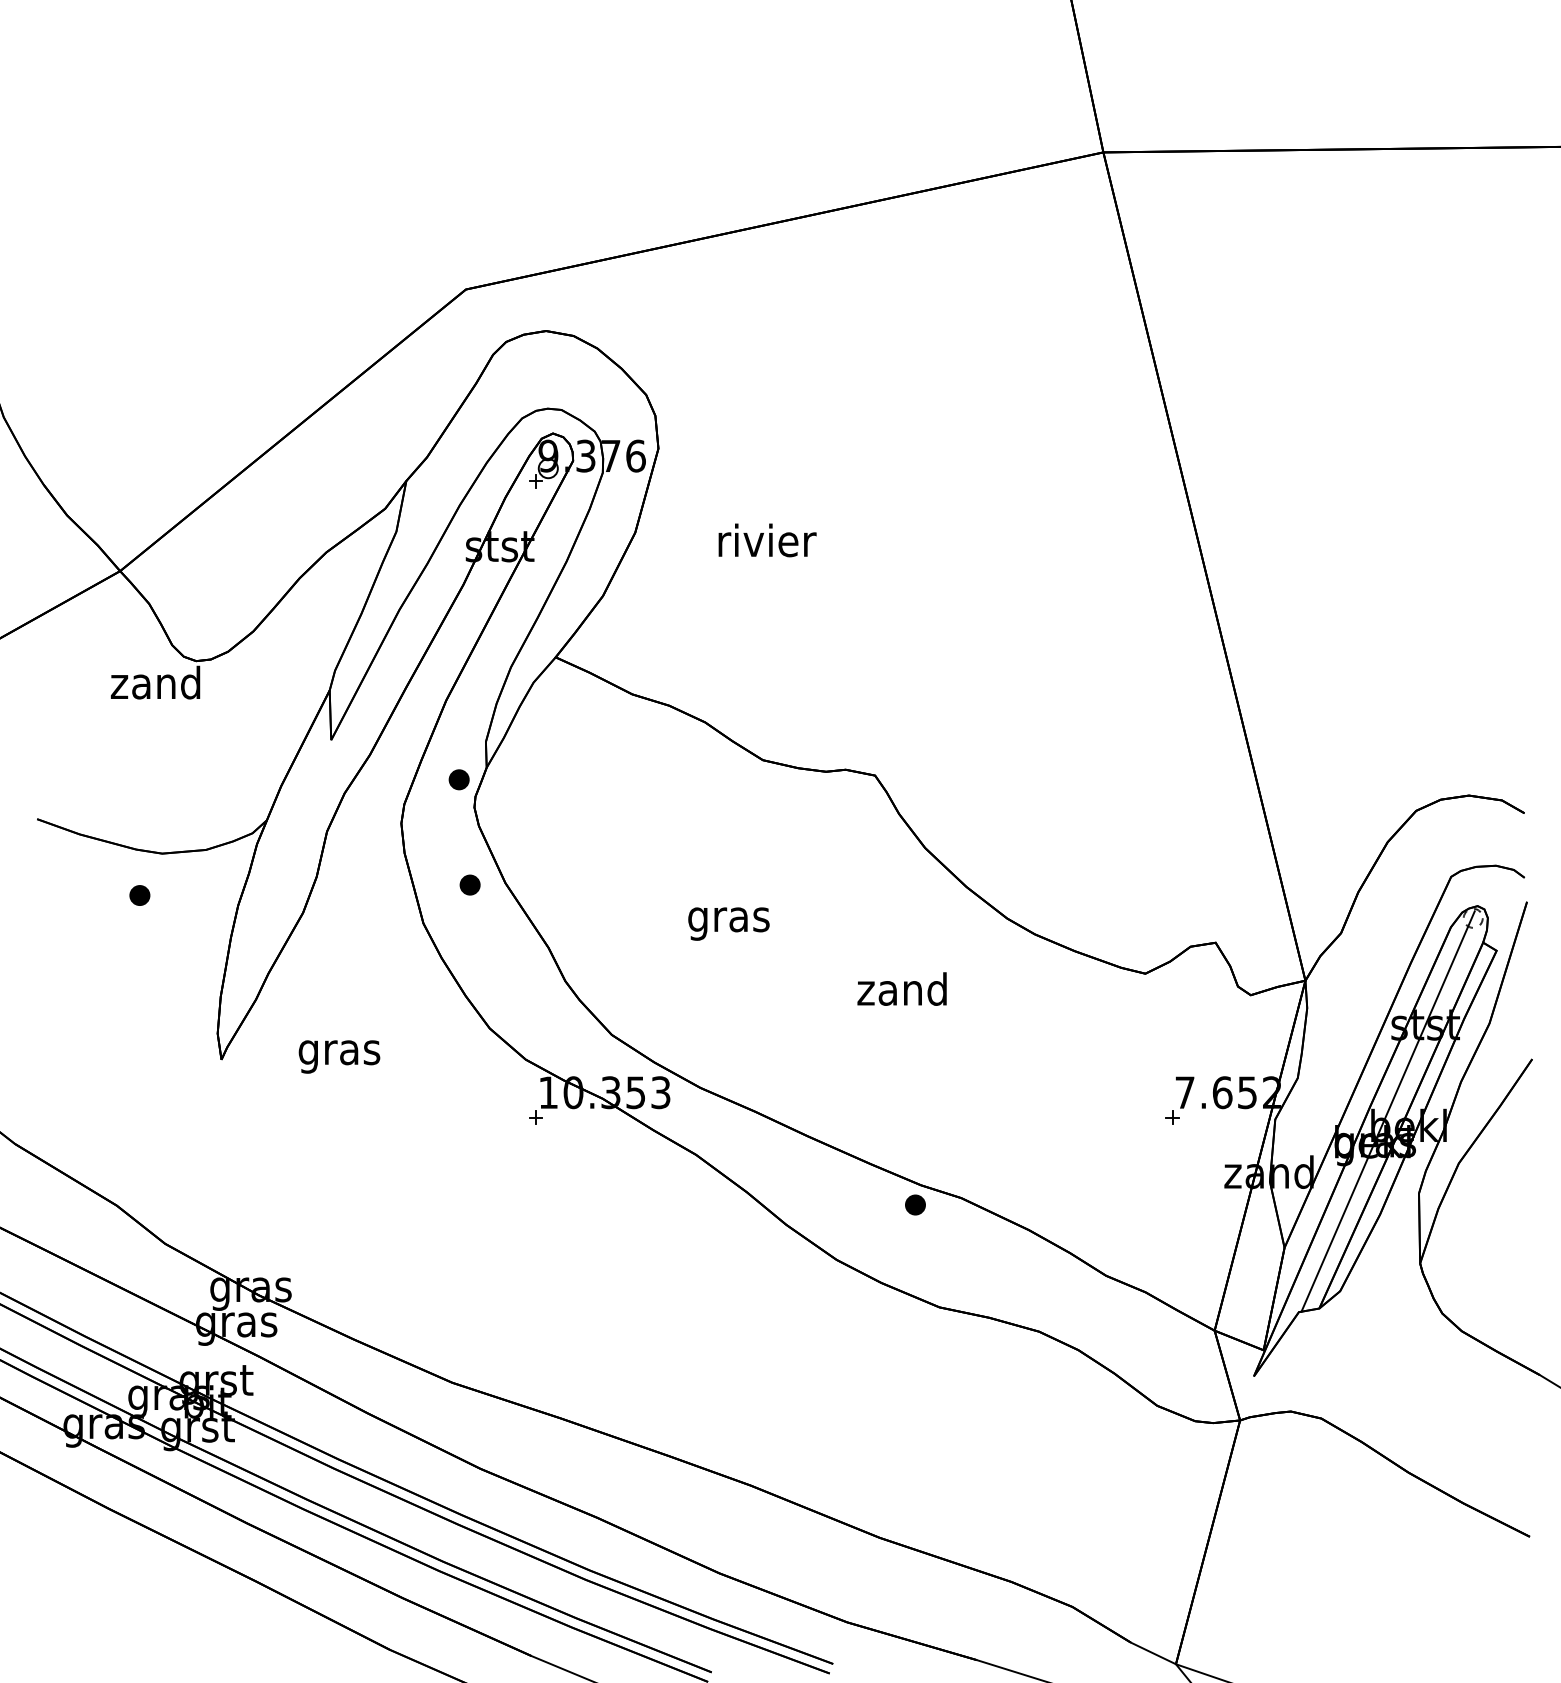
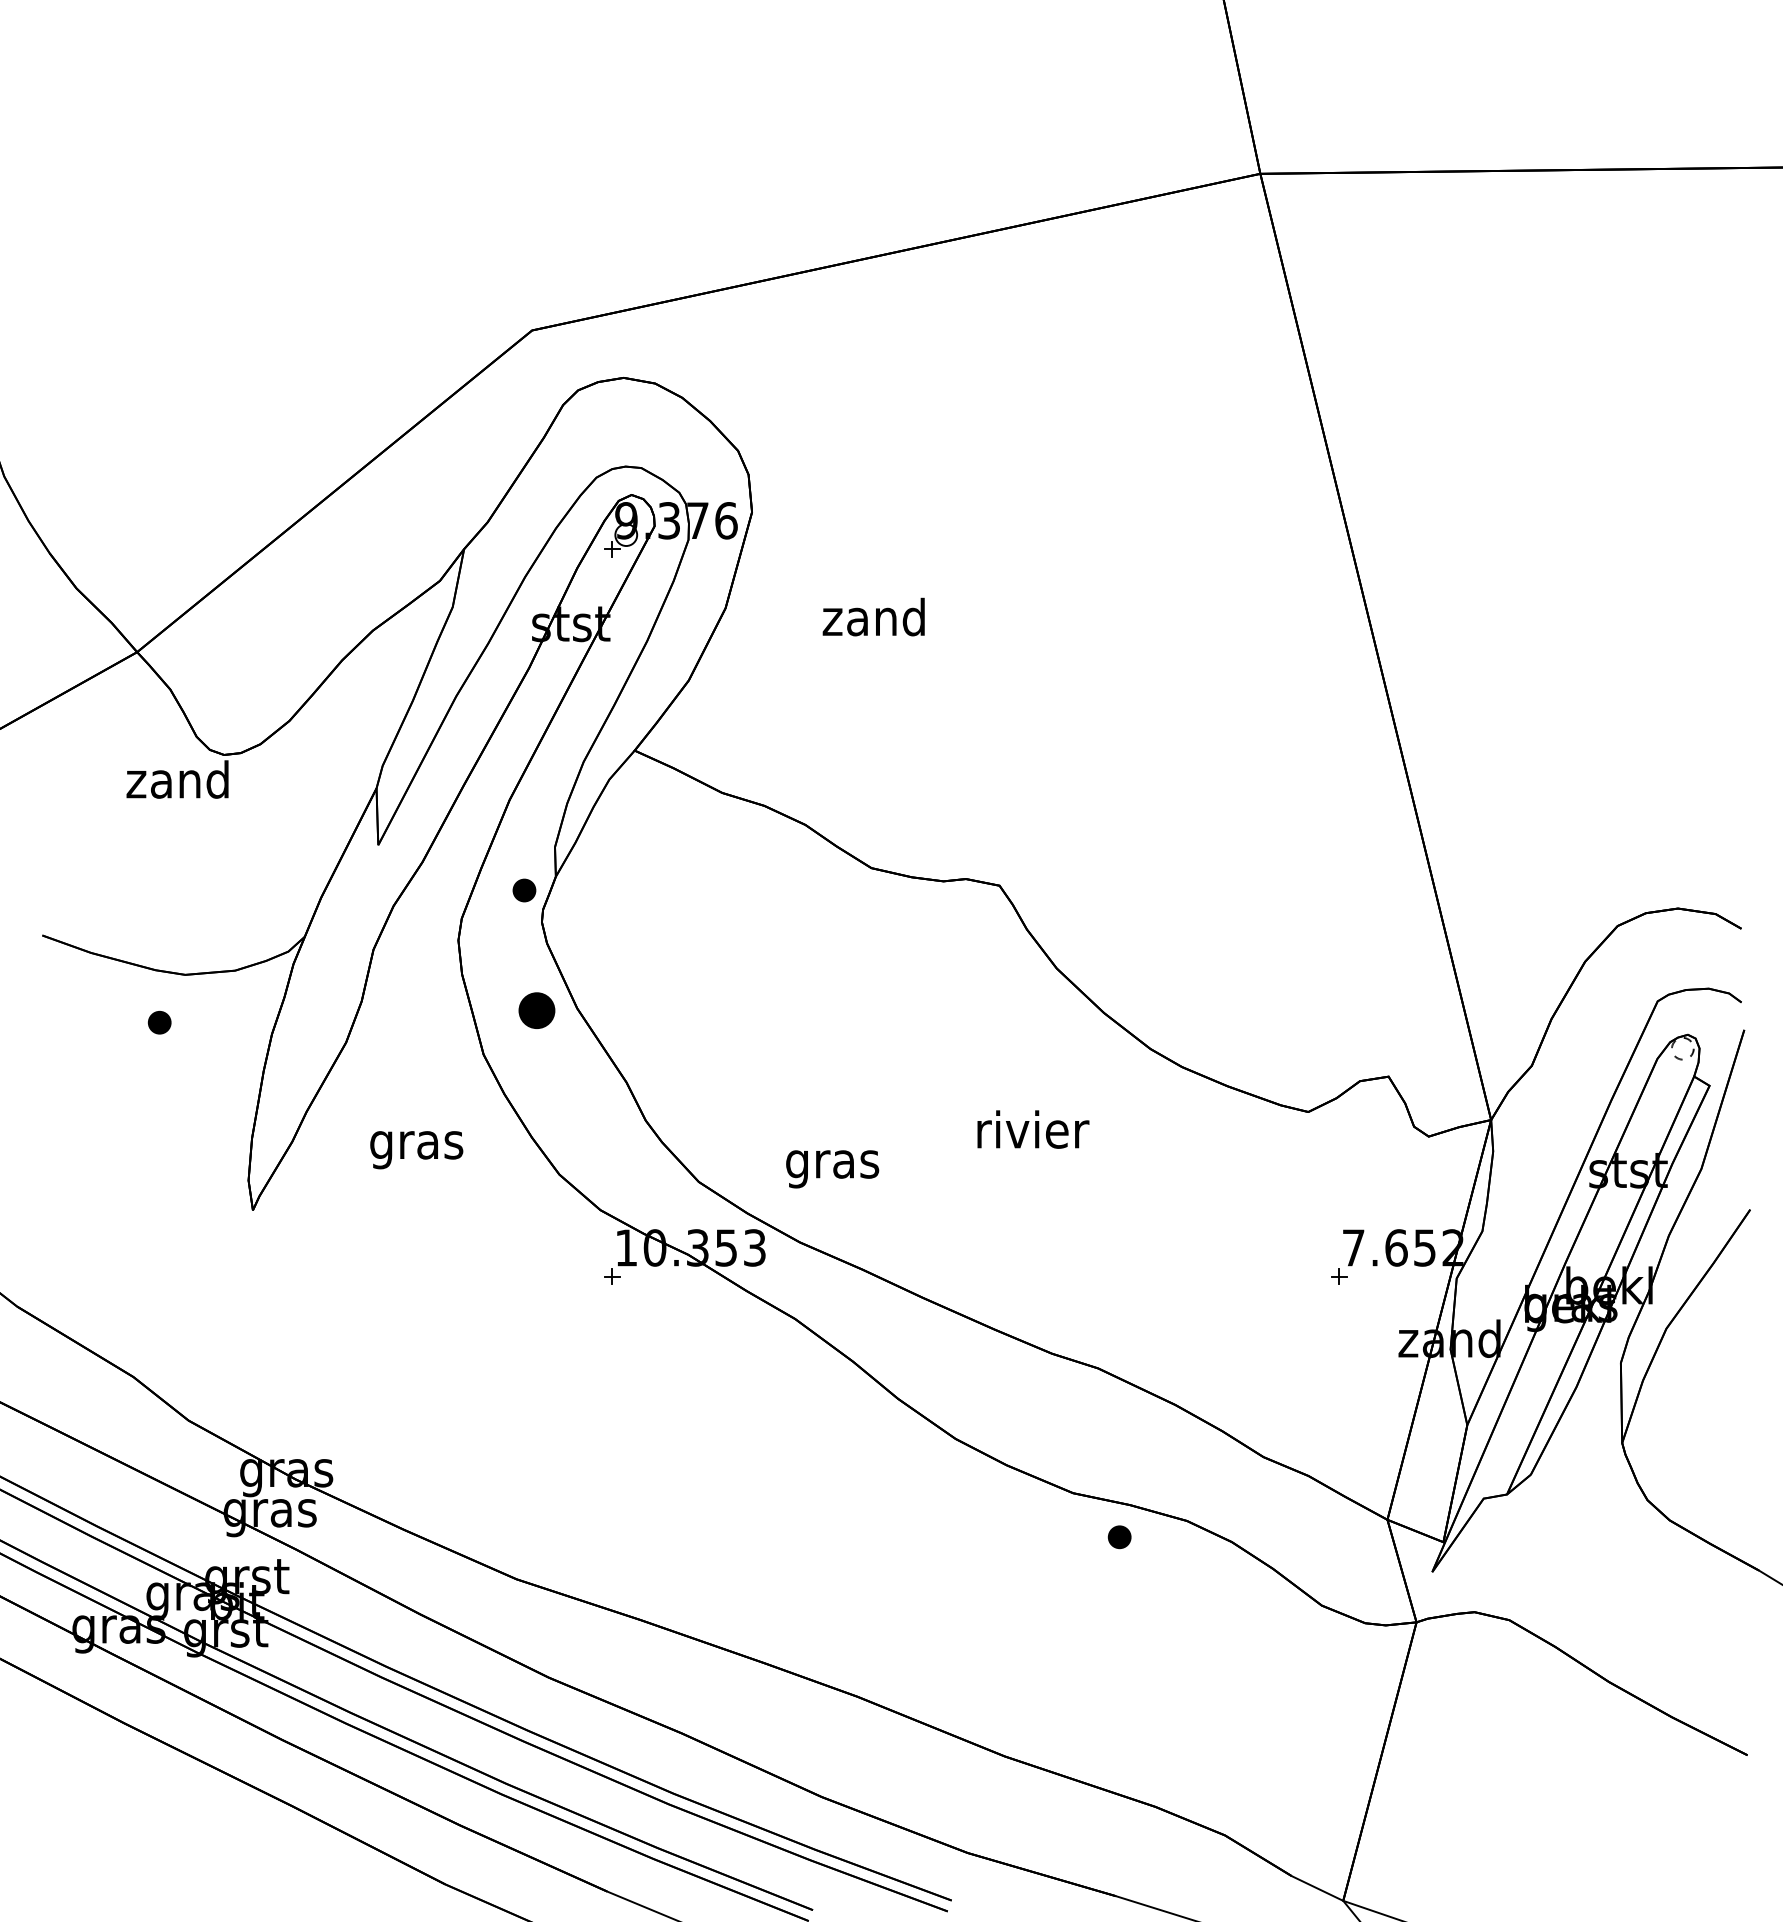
text: (767, 539) -> (876, 616), rivier -> zand
part: (469, 884) -> (536, 1010), size x1.6
text: (728, 924) -> (832, 1169), moved
text: (904, 989) -> (1033, 1129), zand -> rivier
text: (339, 1057) -> (416, 1150), moved
line: (1388, 1111) -> (1585, 1269), removed
part: (915, 1205) -> (1119, 1537), moved

